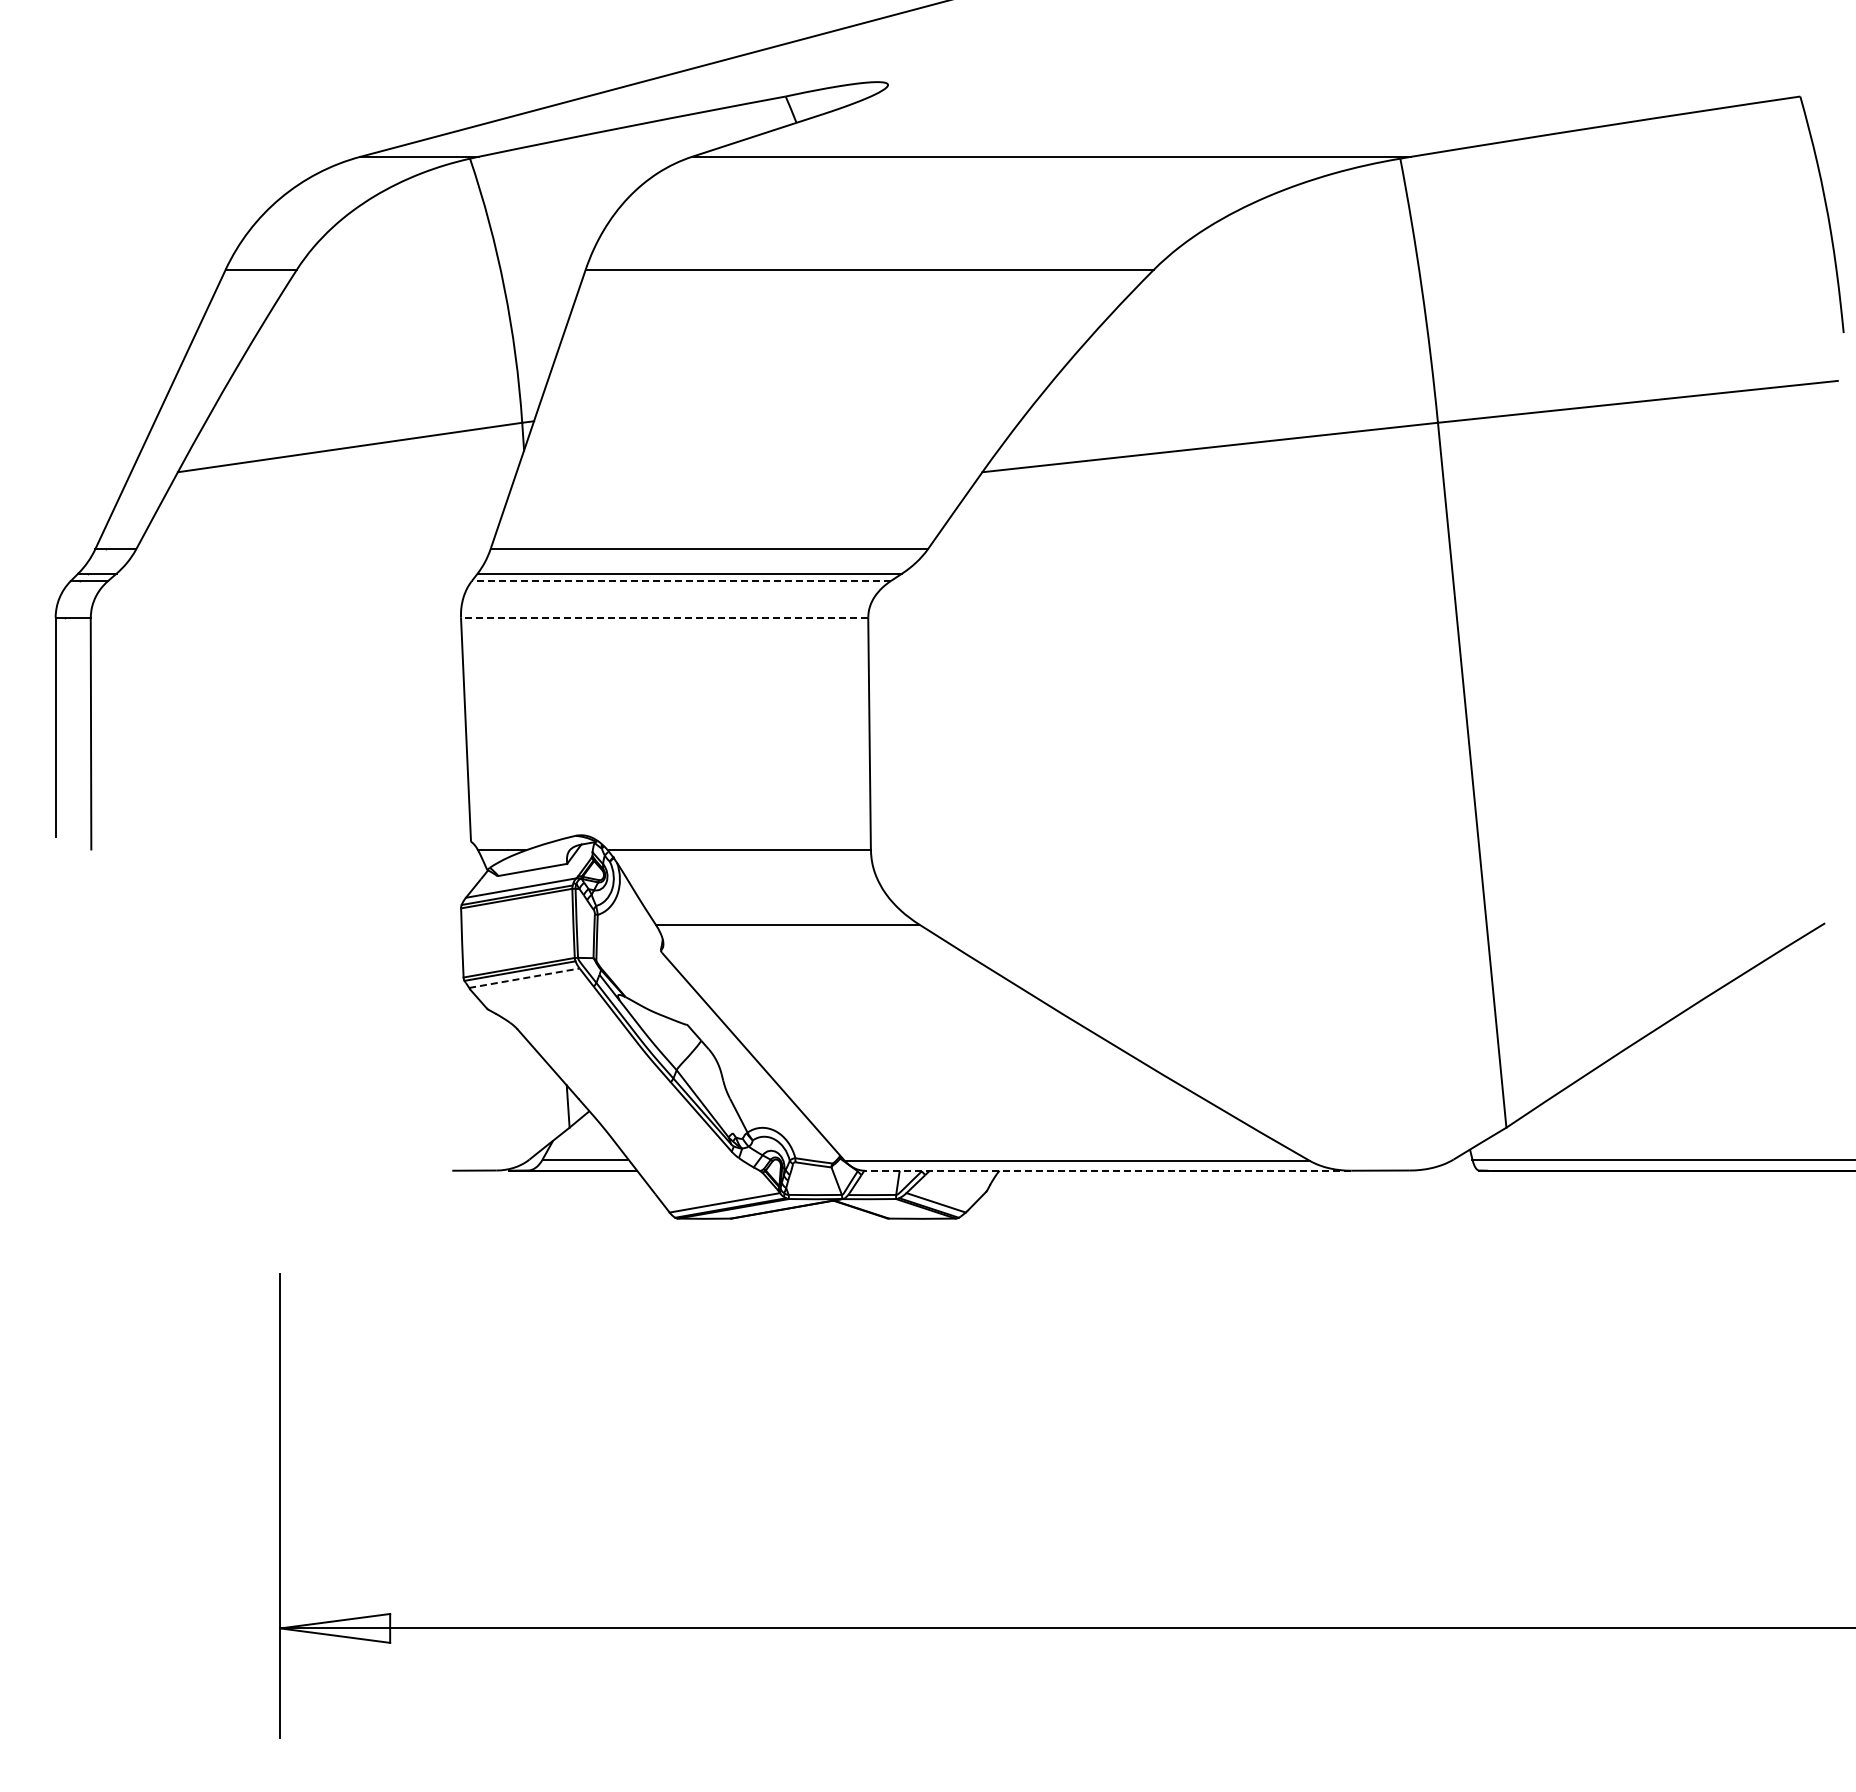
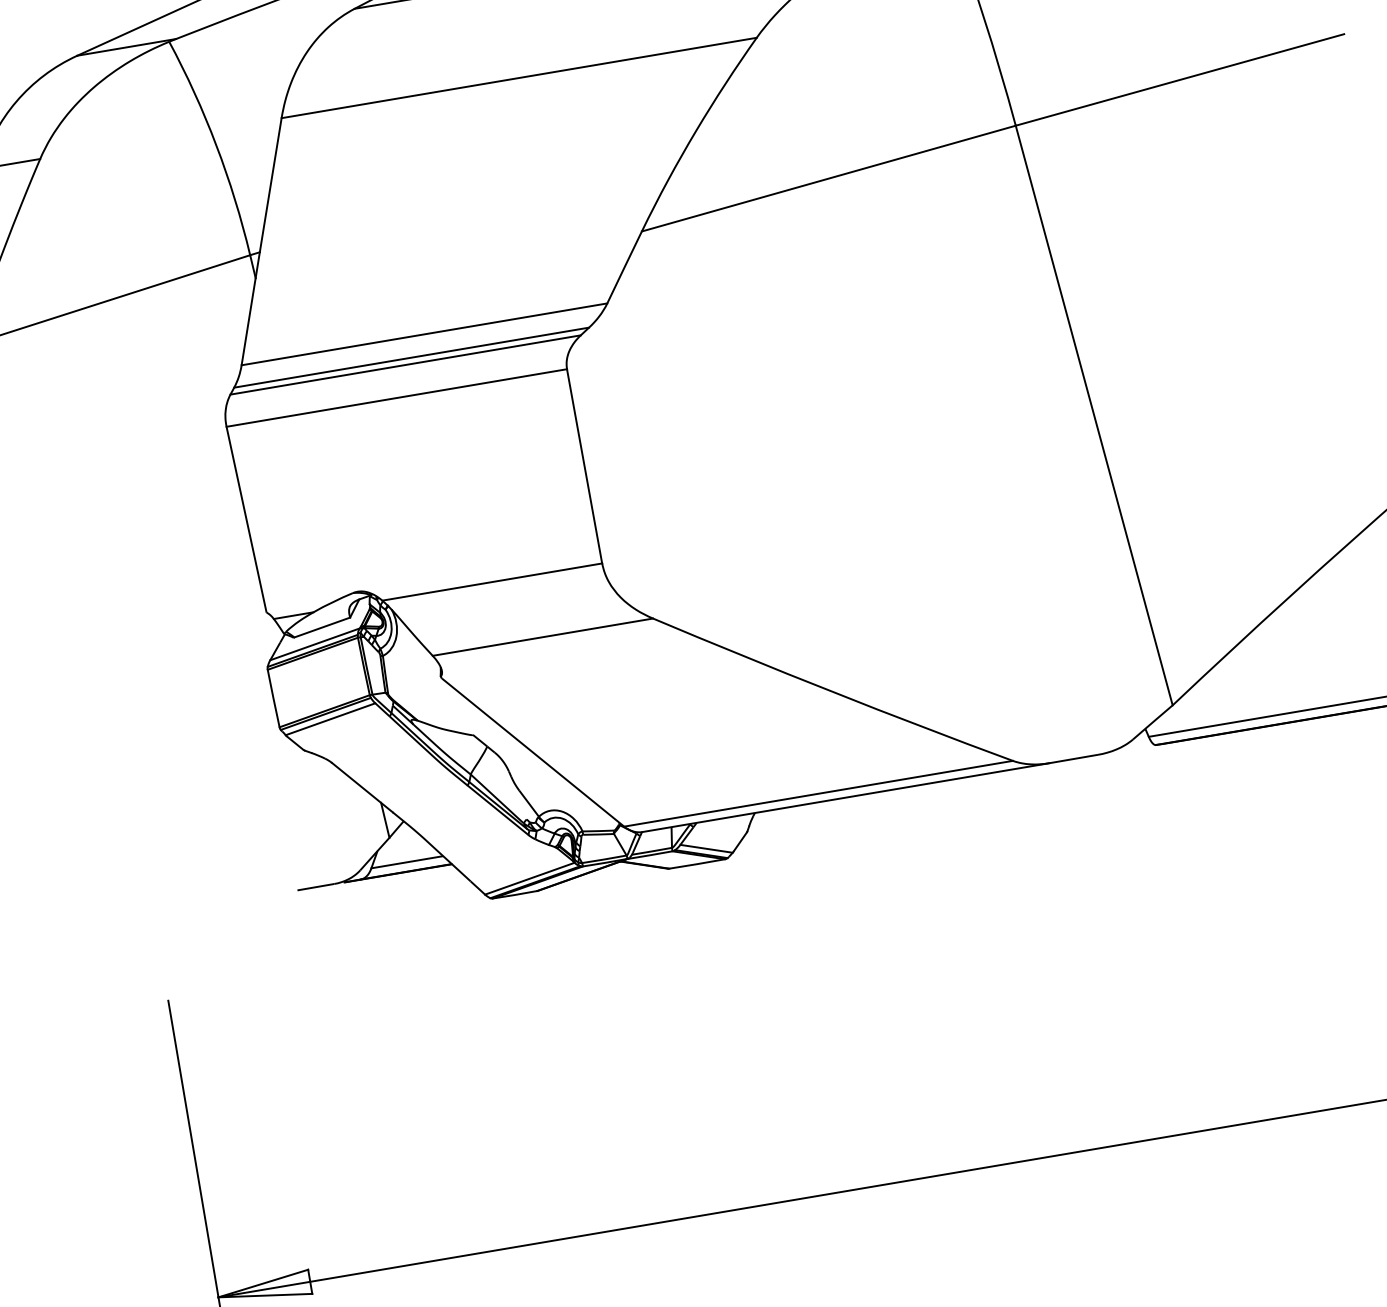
line: (681, 581) -> (405, 365), dashed -> solid
line: (664, 617) -> (396, 397), dashed -> solid
line: (524, 978) -> (330, 719), dashed -> solid
line: (1107, 1170) -> (845, 797), dashed -> solid

